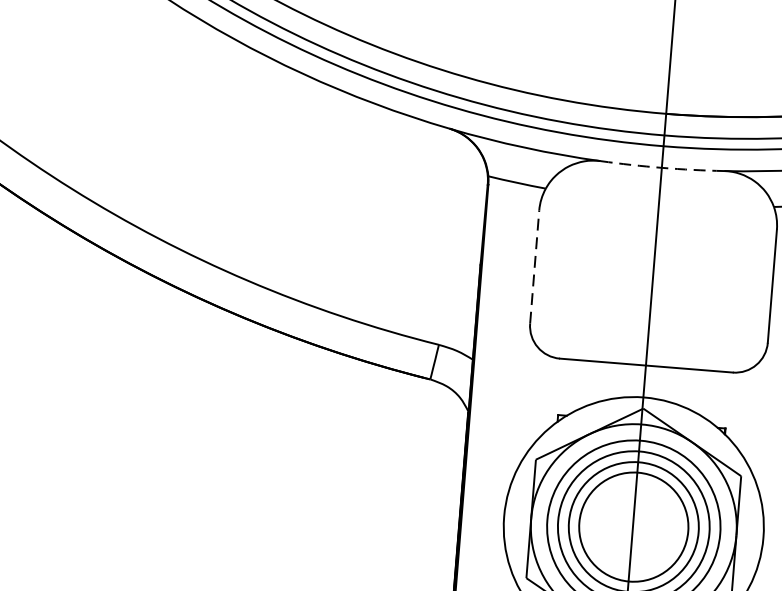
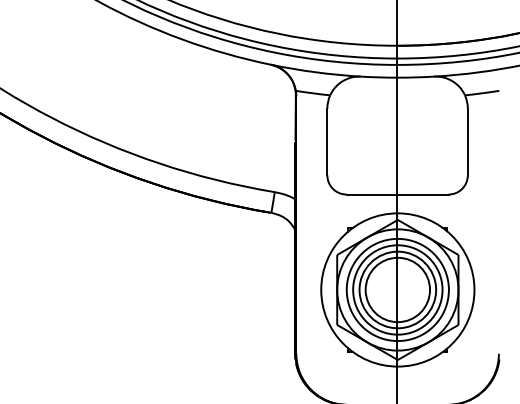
arc: (662, 167) -> (397, 77), dashed -> solid
line: (534, 266) -> (327, 141), dashed -> solid

